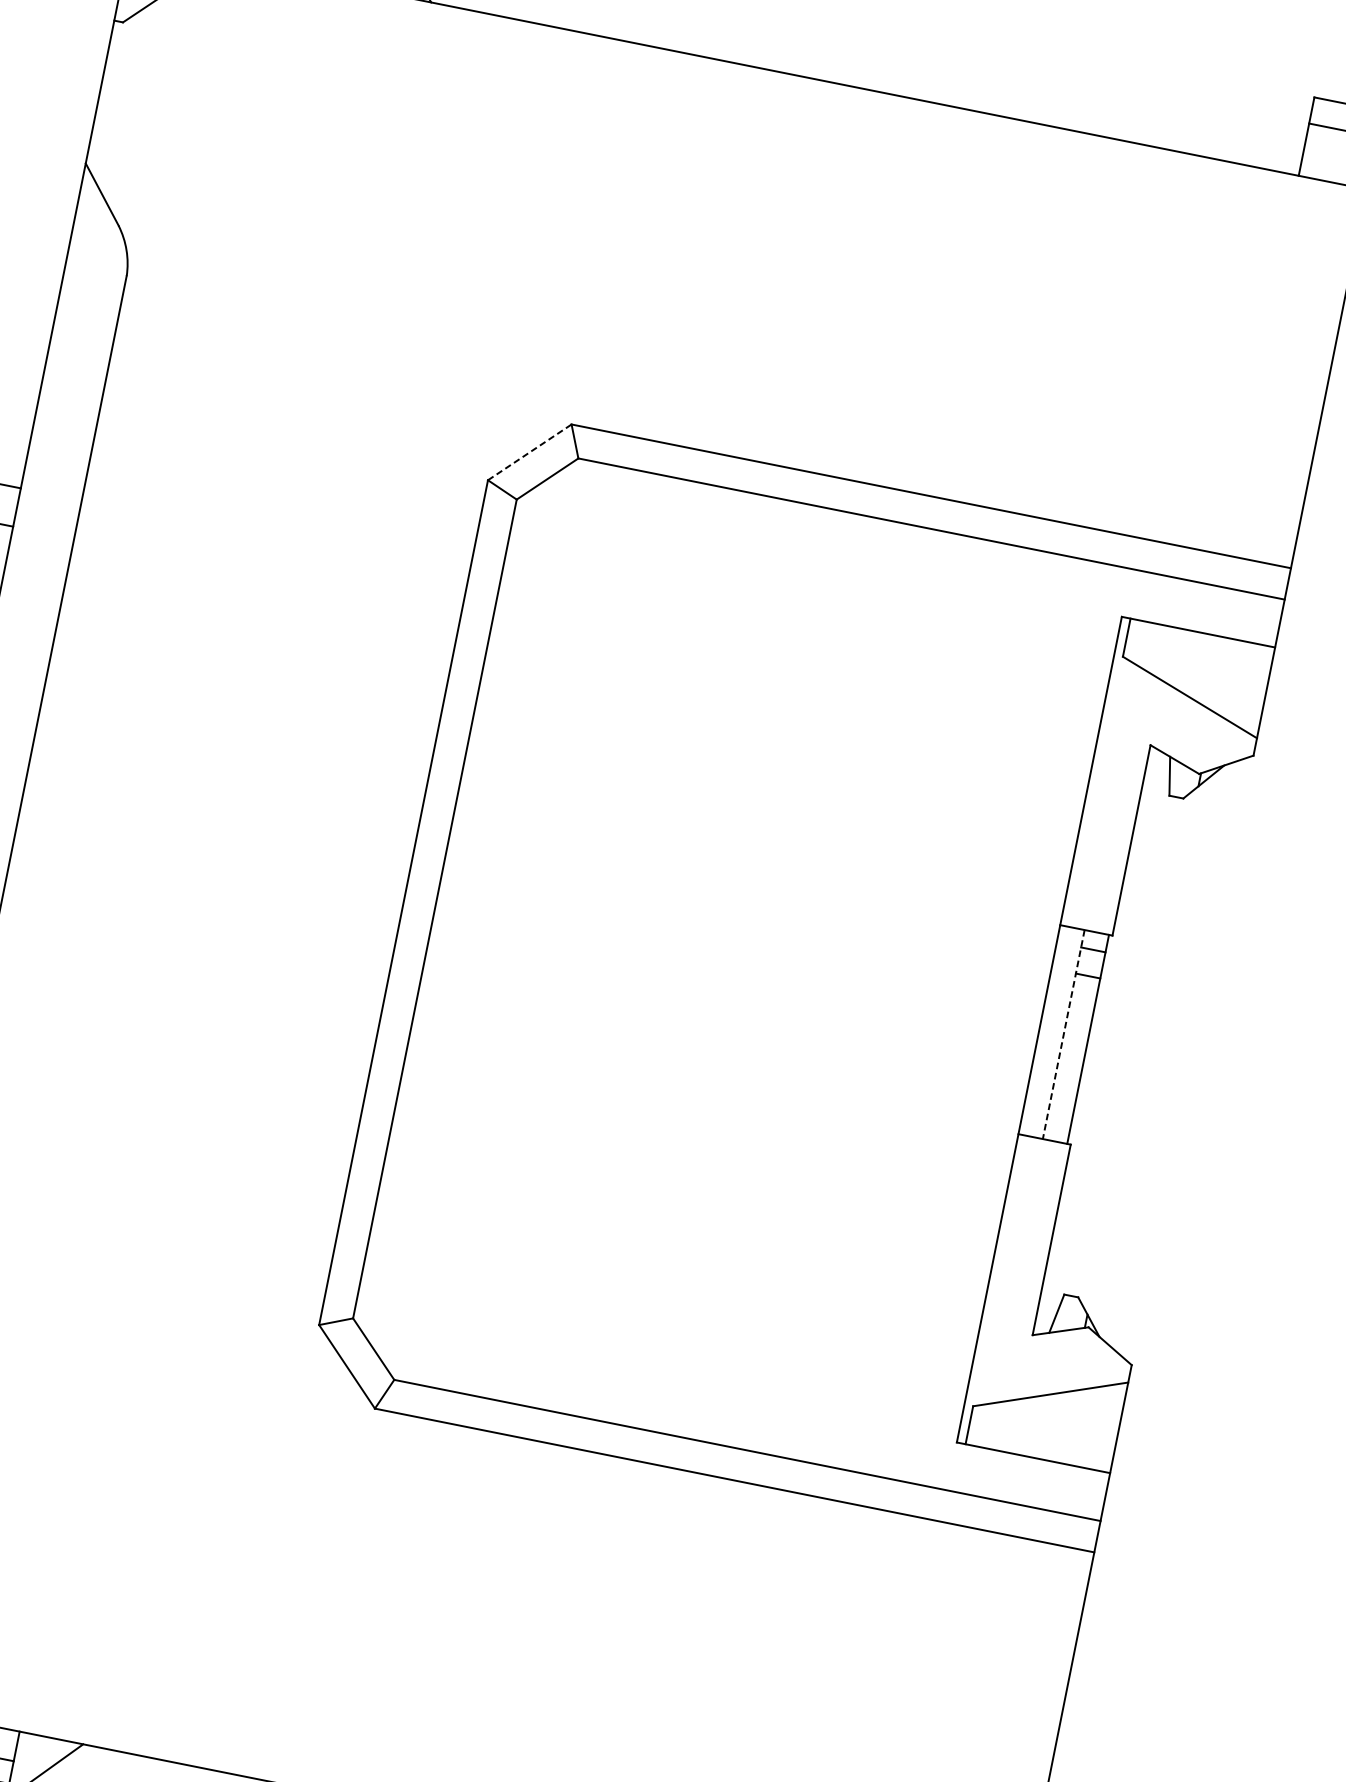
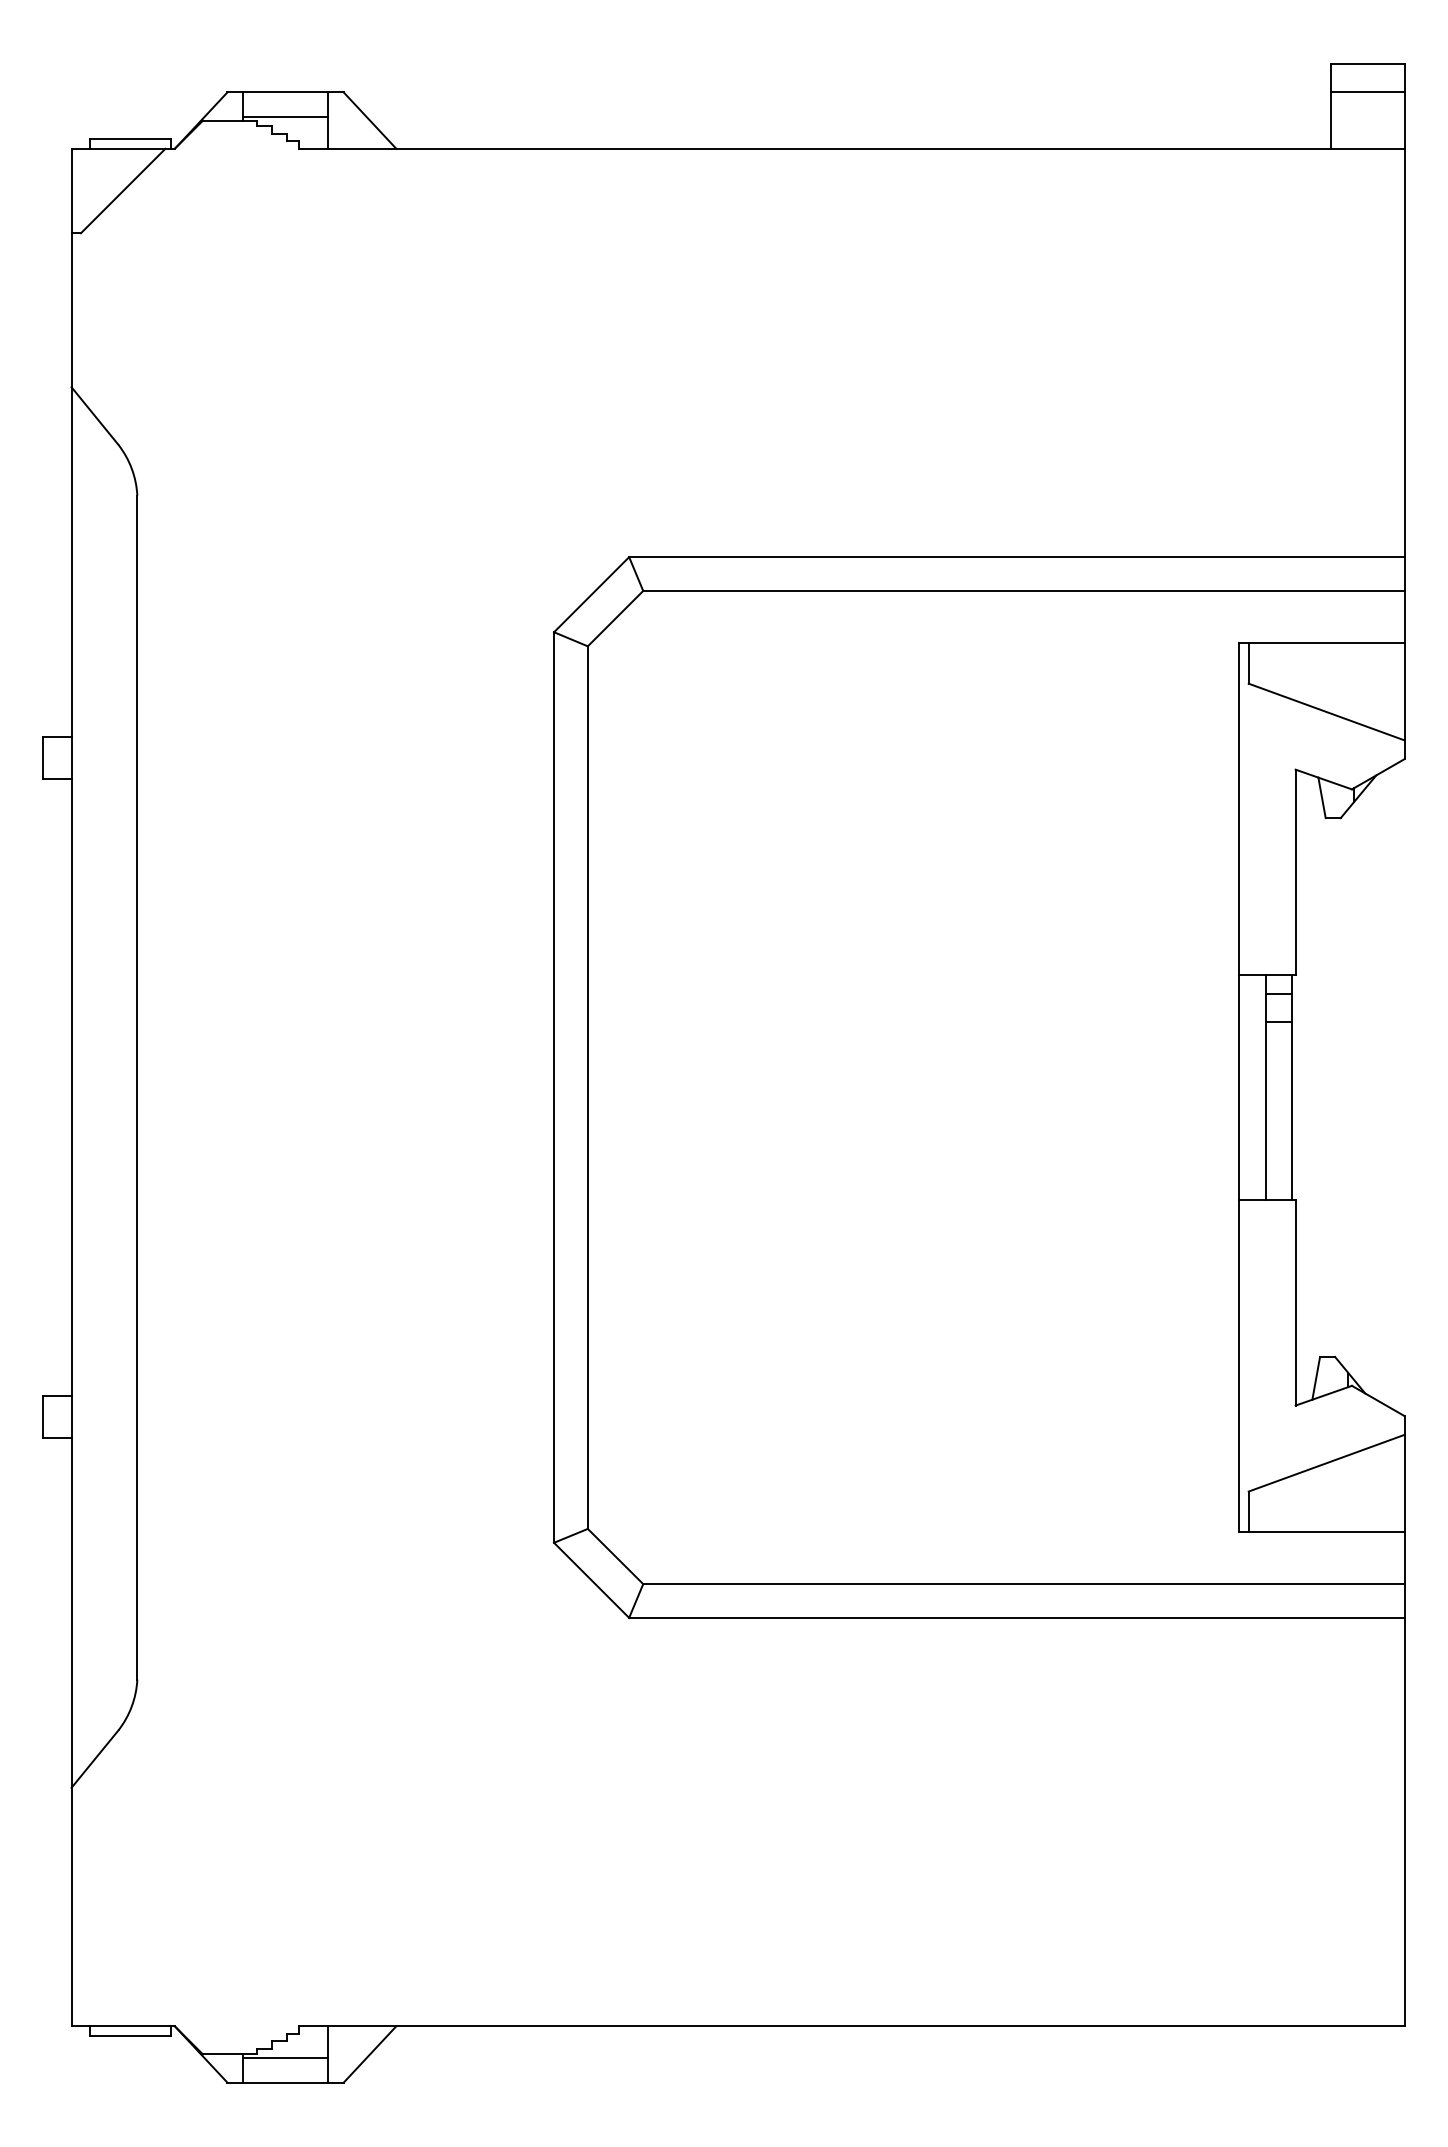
line: (529, 452) -> (591, 594), dashed -> solid
line: (1063, 1034) -> (1265, 1087), dashed -> solid

